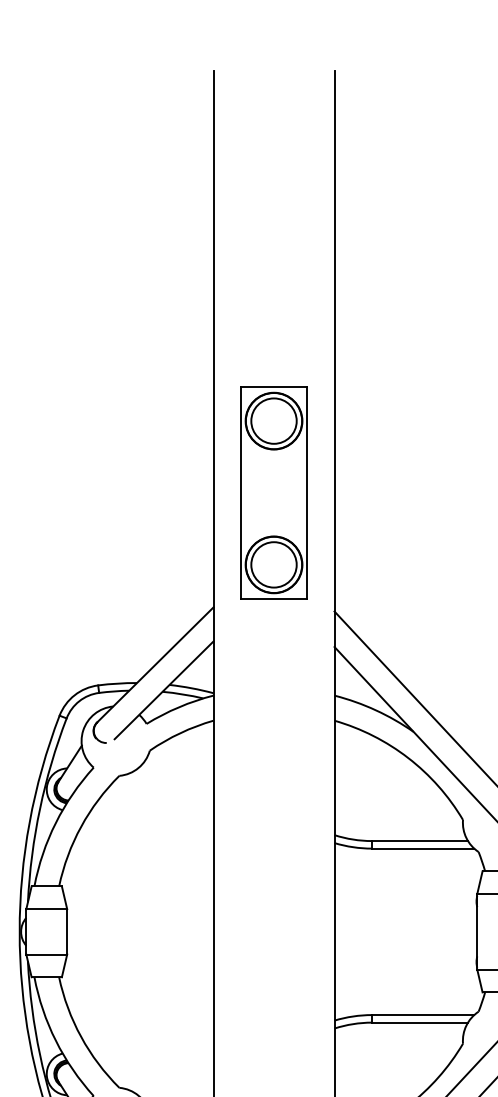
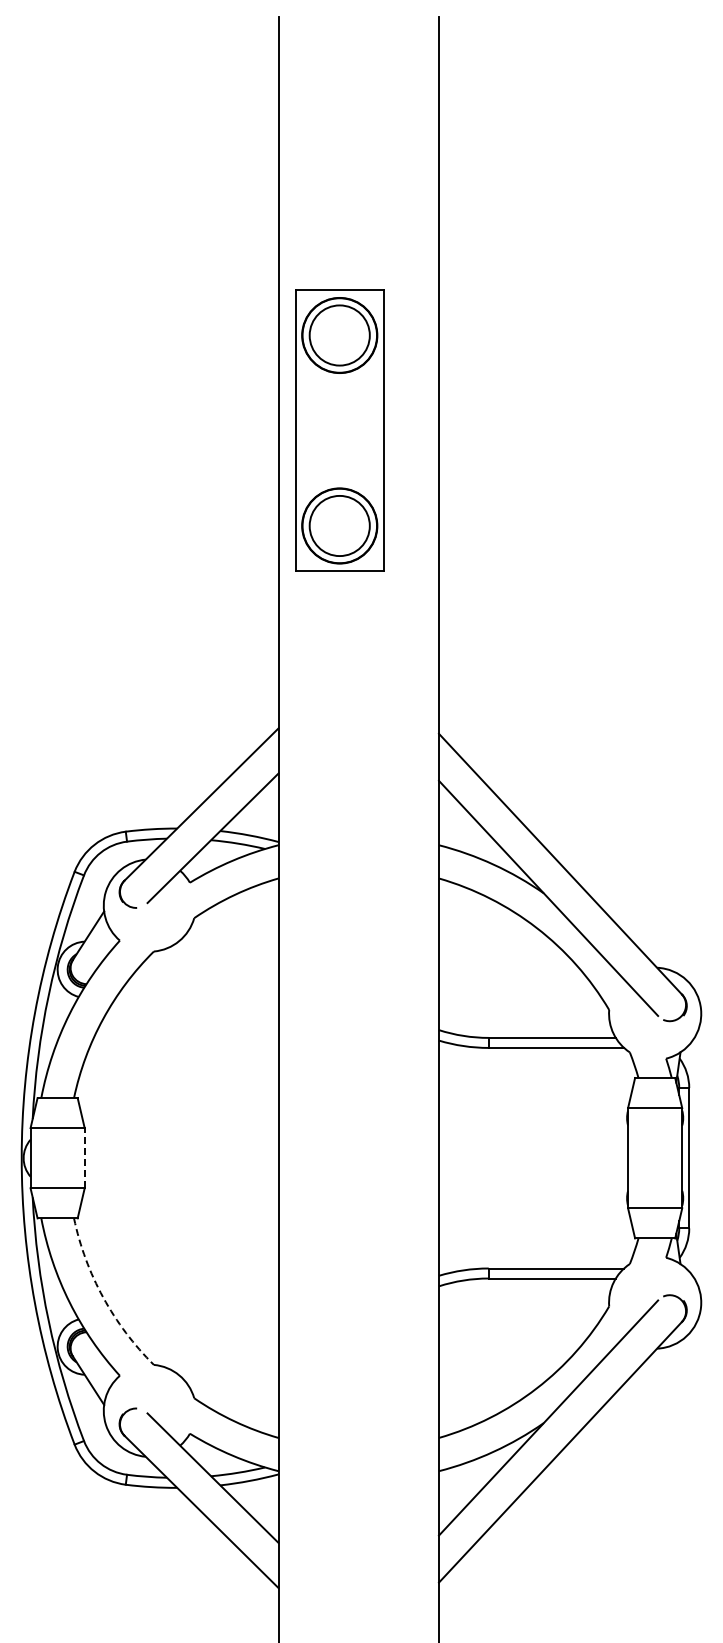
part: (273, 492) -> (339, 430), moved
line: (67, 931) -> (84, 1157), solid -> dashed
arc: (81, 1036) -> (103, 1297), solid -> dashed

